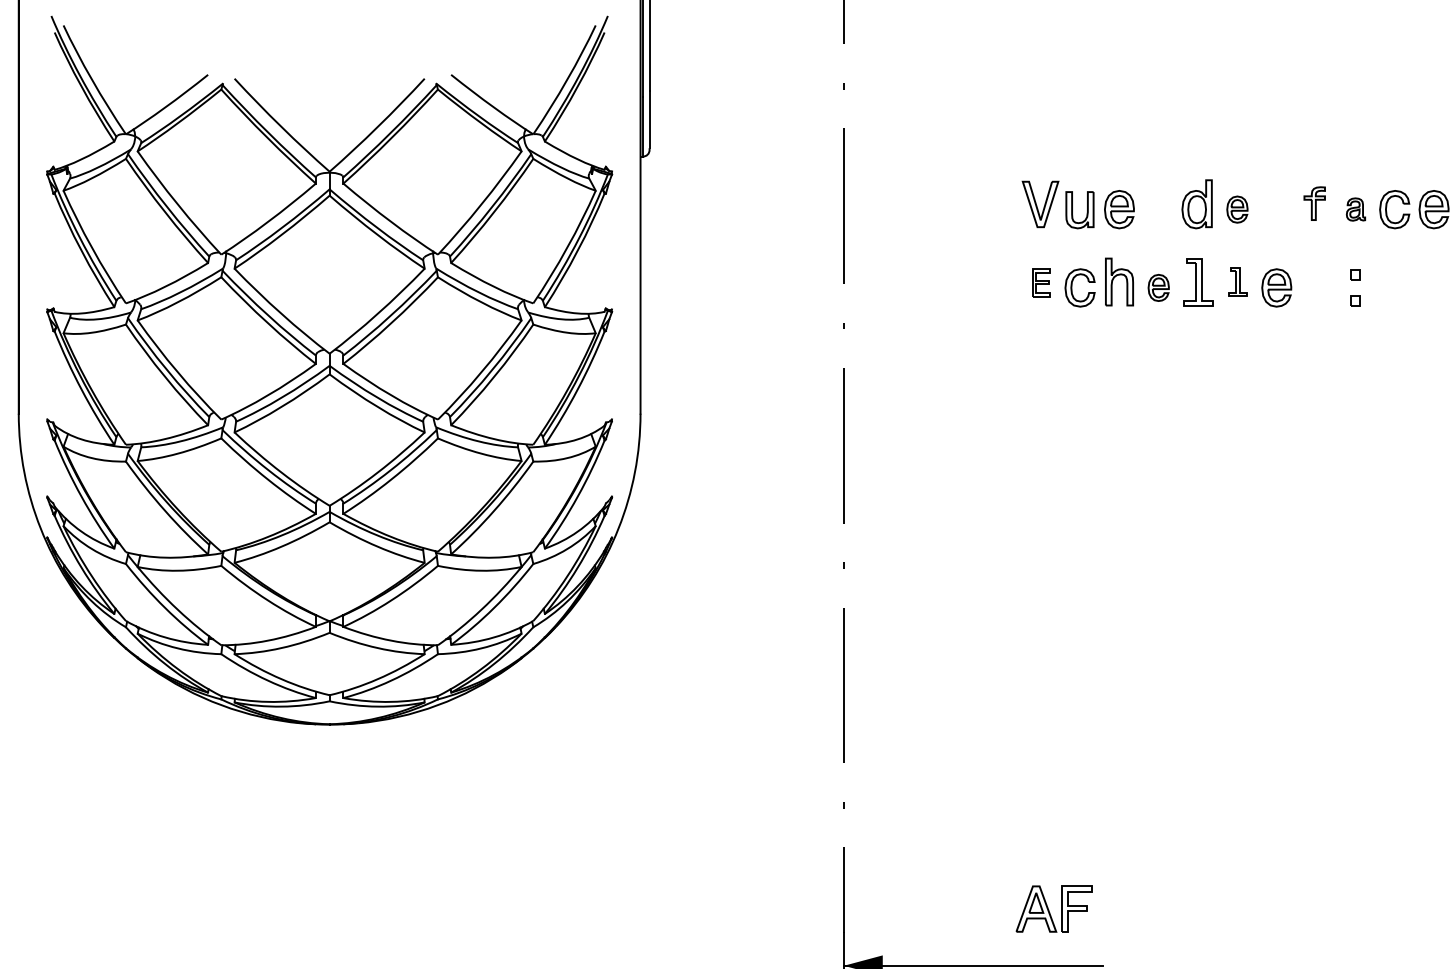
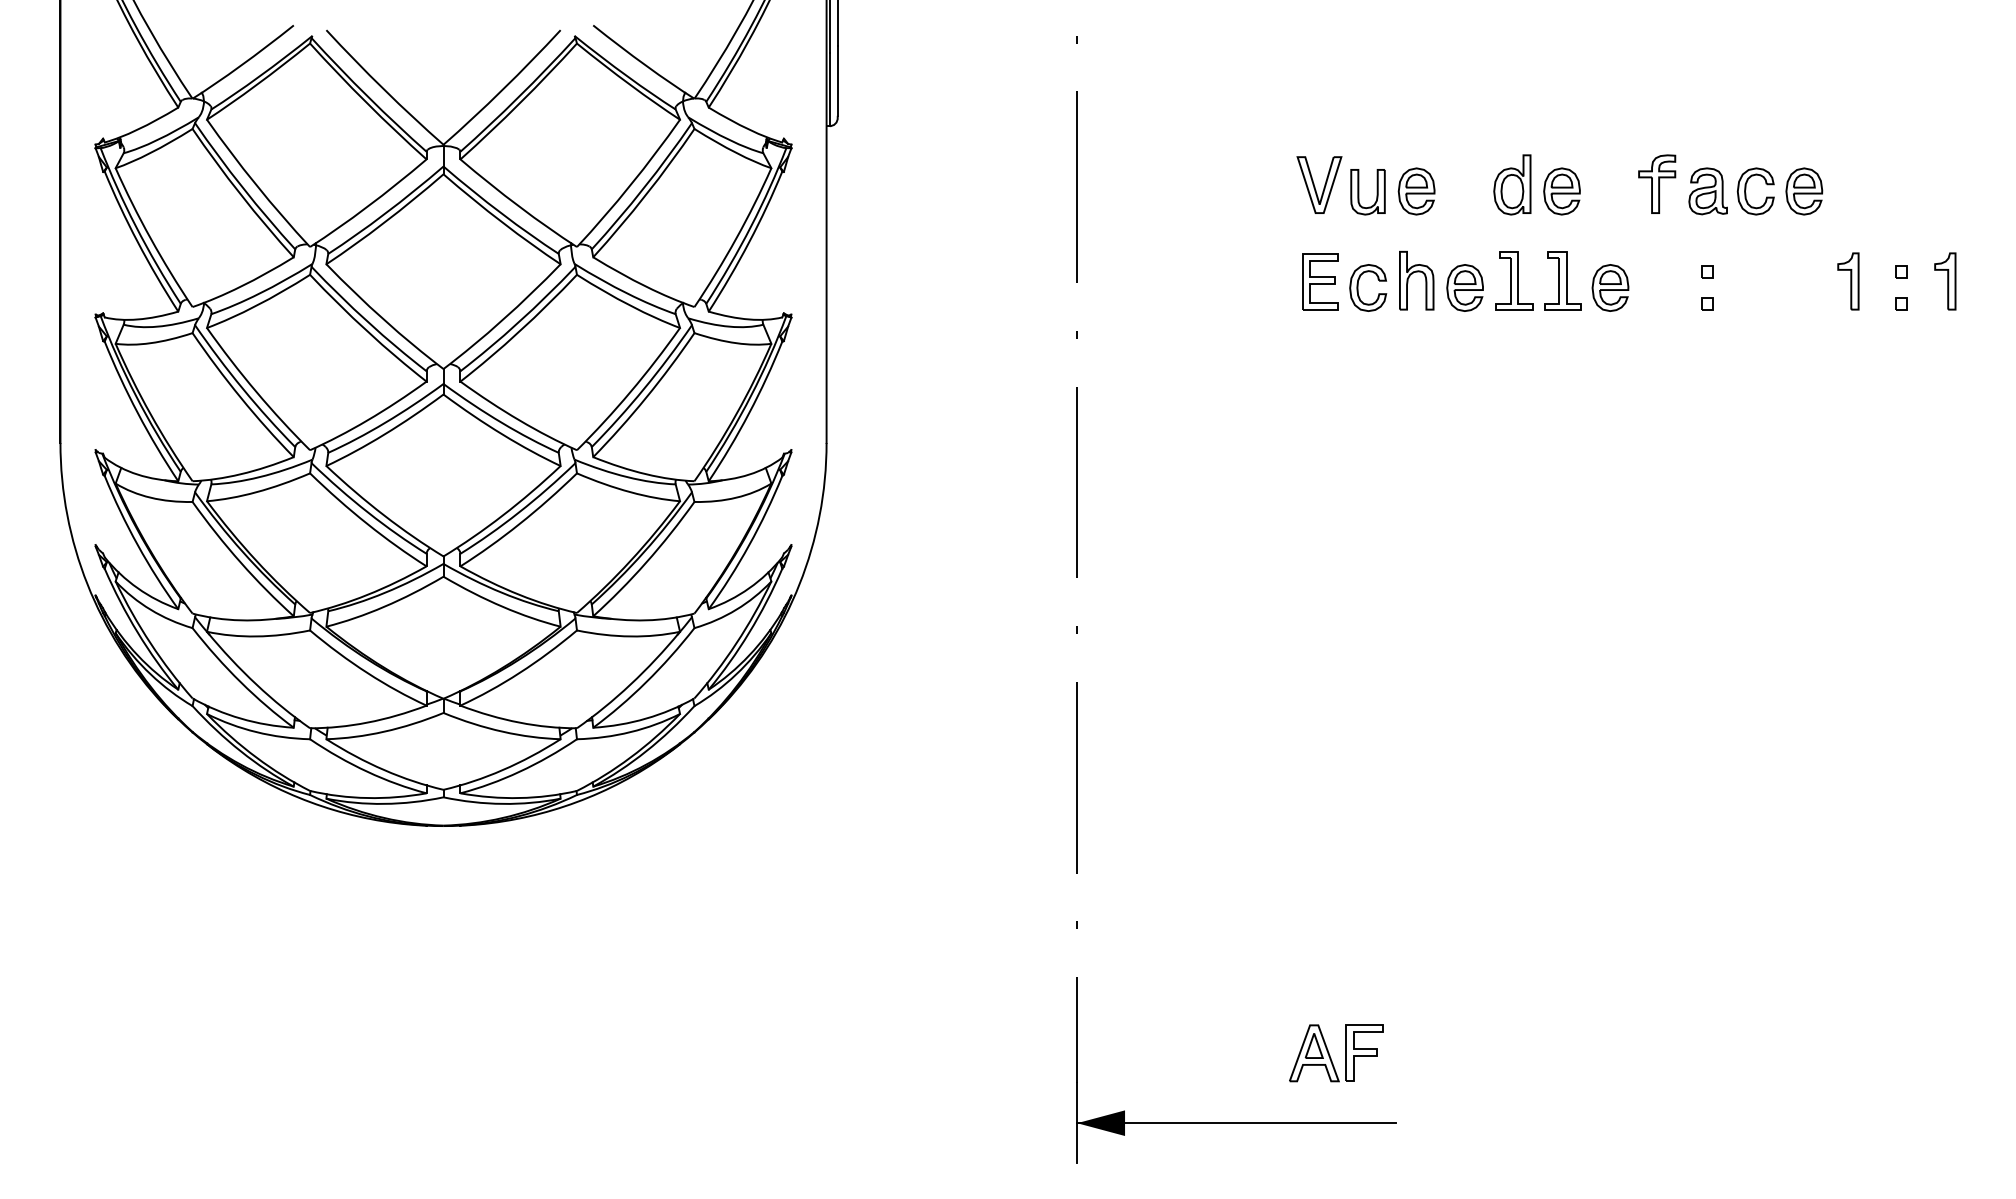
part: (1314, 203) -> (1657, 183), size x1.43
part: (1236, 209) -> (1561, 191), size x1.43
part: (1355, 209) -> (1707, 191), size x1.67
part: (1237, 281) -> (1562, 280), size x1.67
part: (1041, 282) -> (1320, 281), size x1.67
part: (1158, 287) -> (1464, 287), size x1.43

